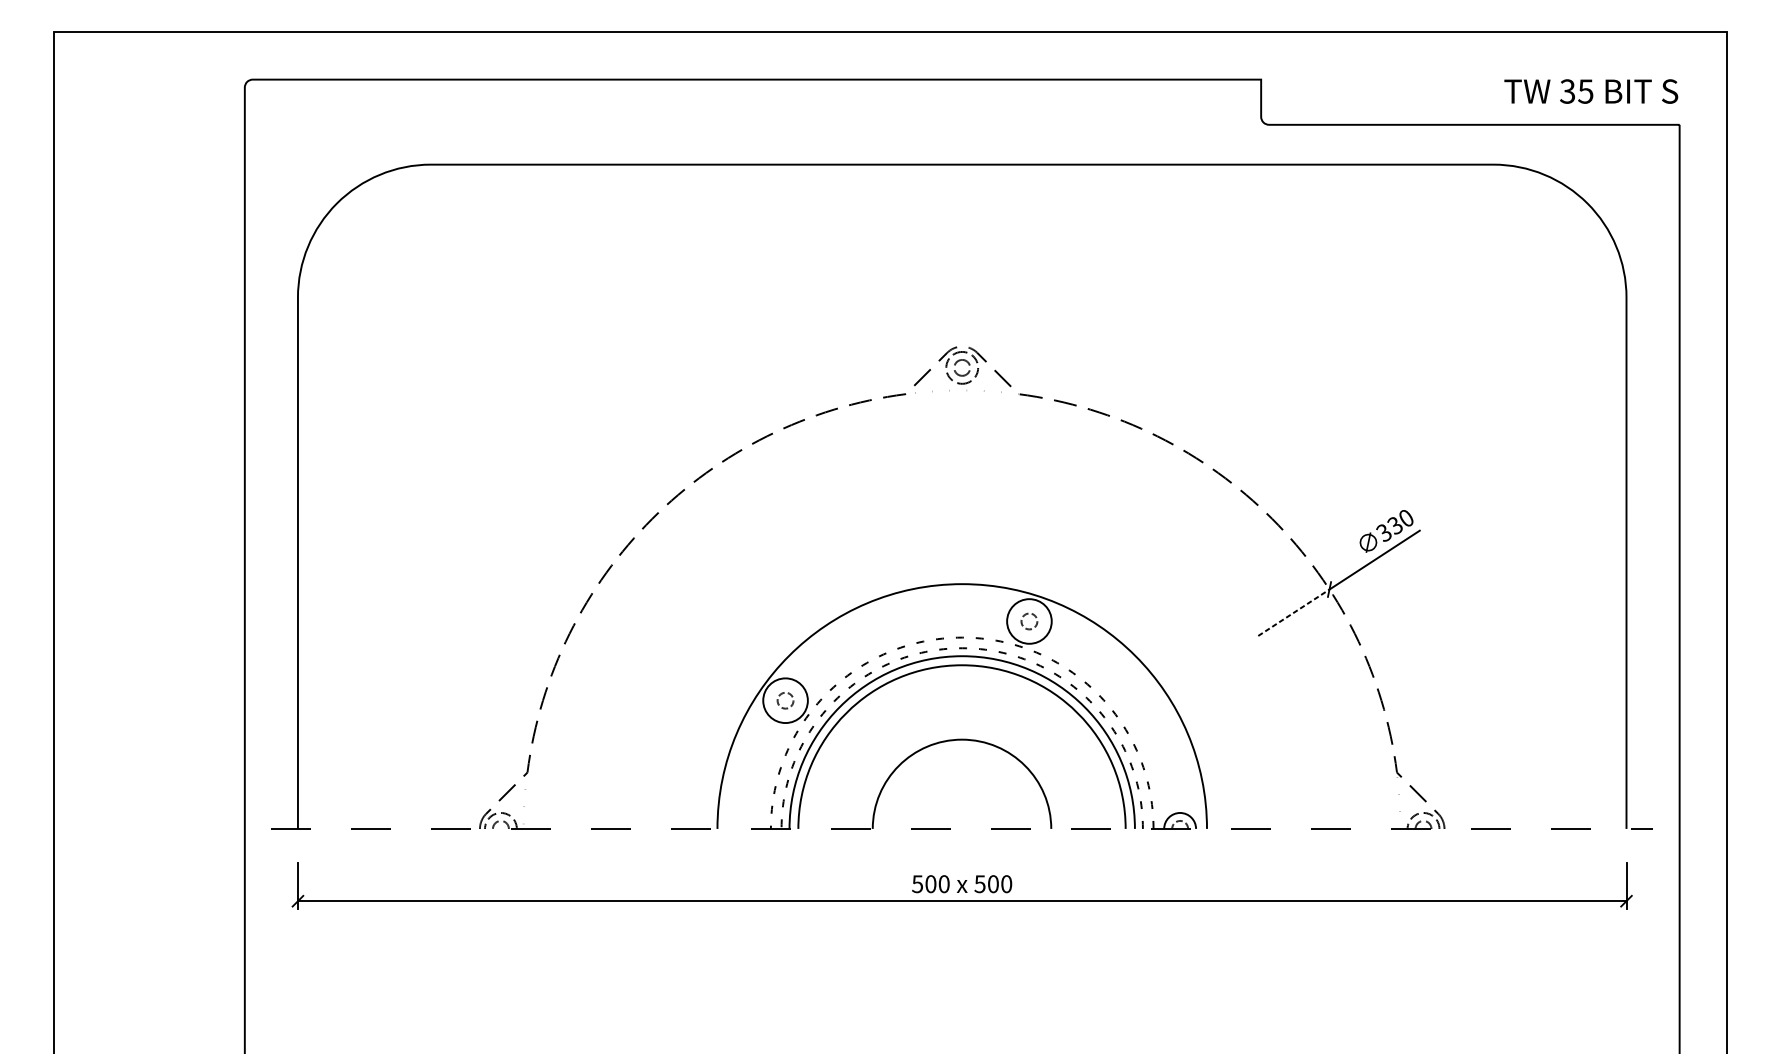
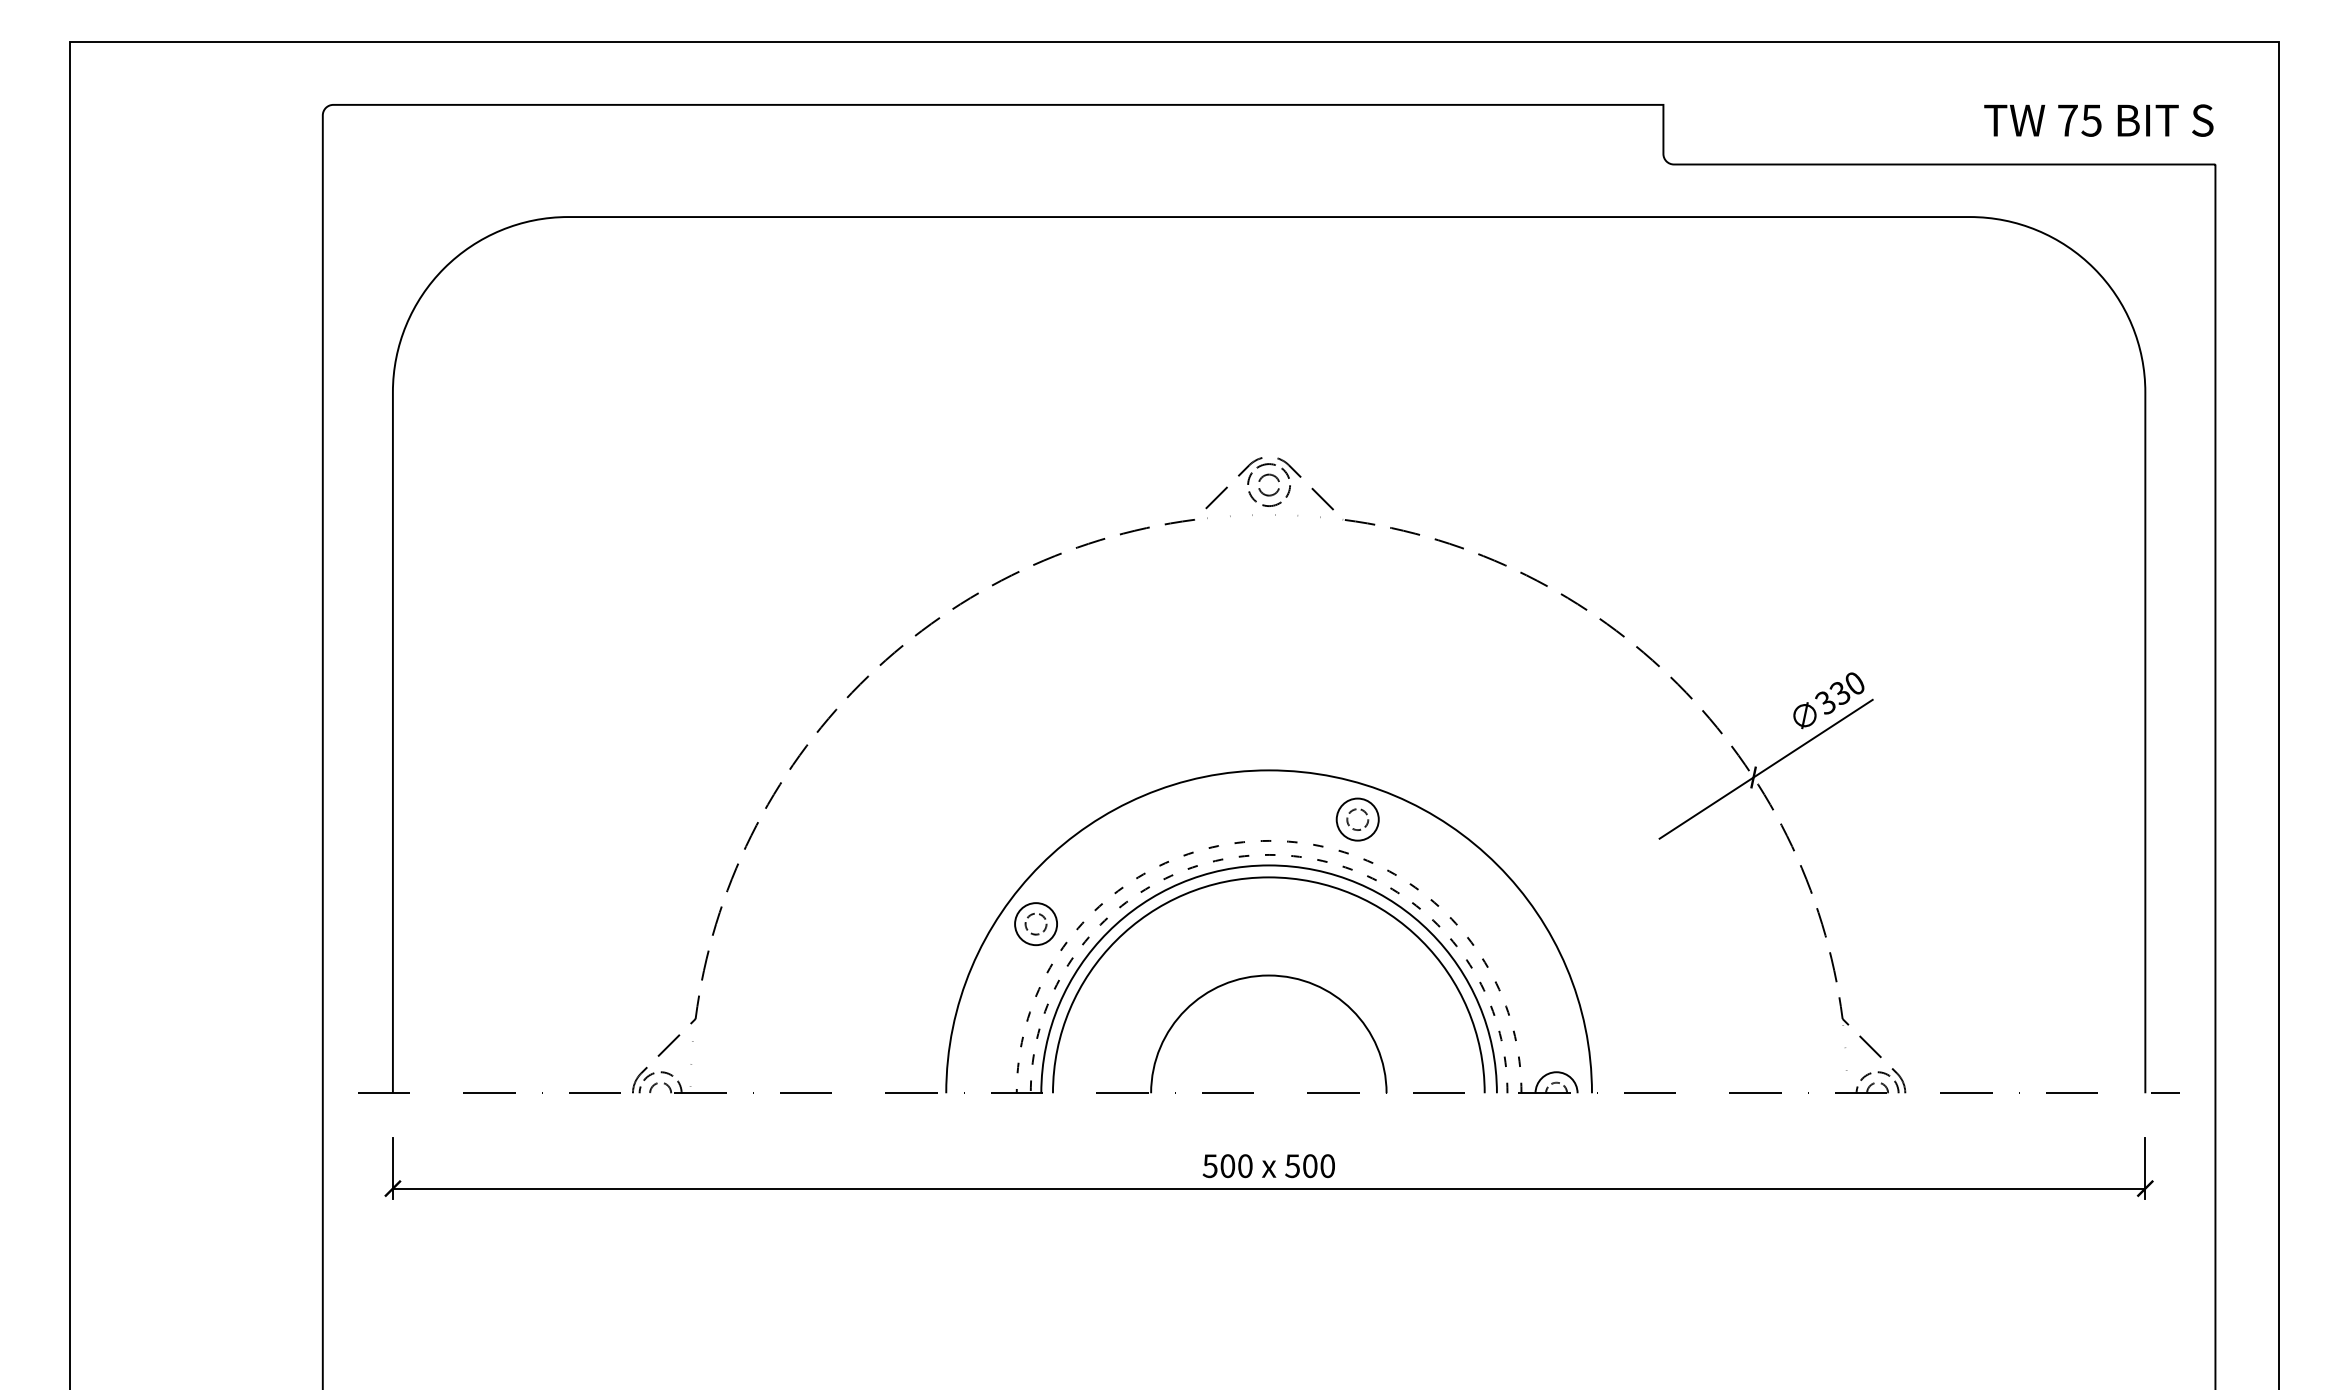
text: (1567, 91) -> (2067, 120), 35 -> 75
line: (1294, 612) -> (1707, 807), dashed -> solid
circle: (1029, 621) -> (1357, 819), size x0.71
circle: (785, 700) -> (1036, 924), size x0.71

